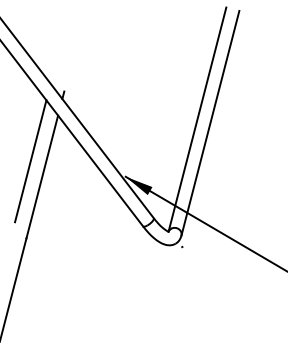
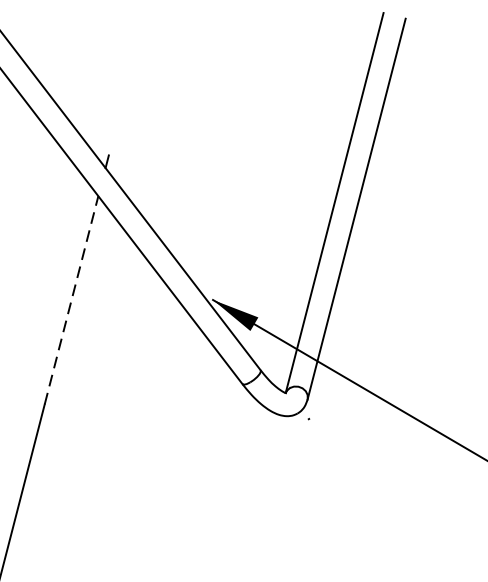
line: (30, 161) -> (51, 274), removed
line: (42, 176) -> (71, 299), solid -> dashed

